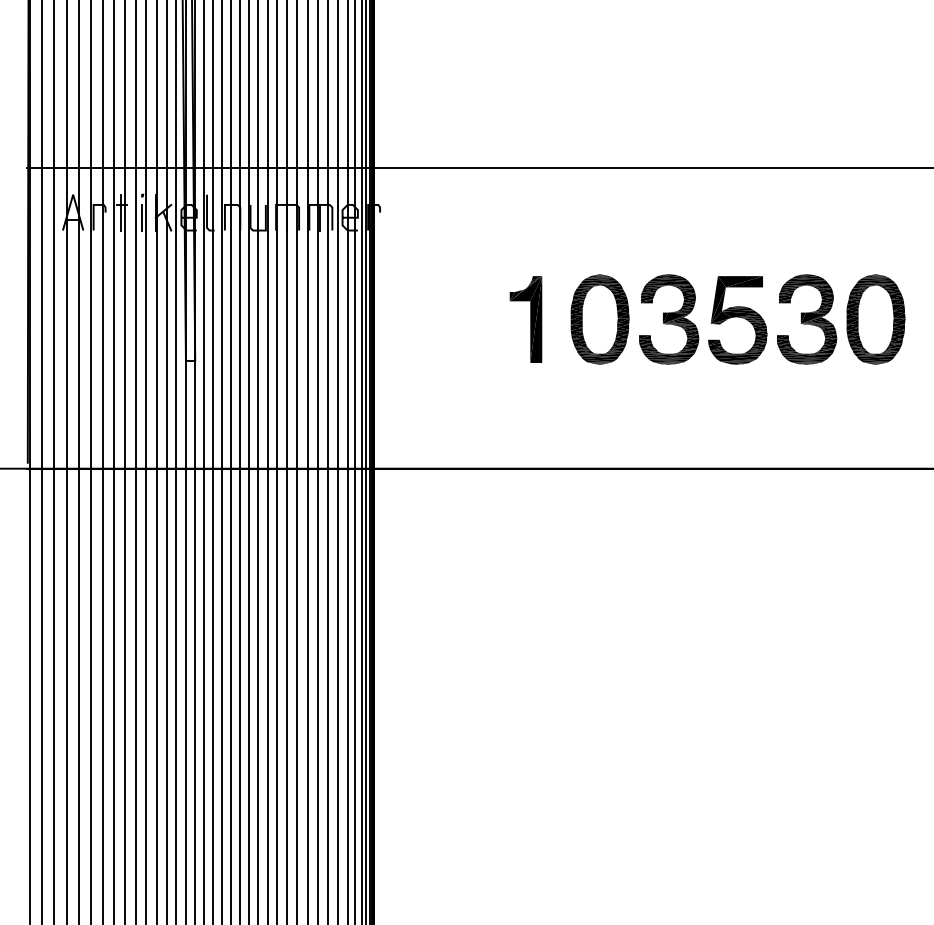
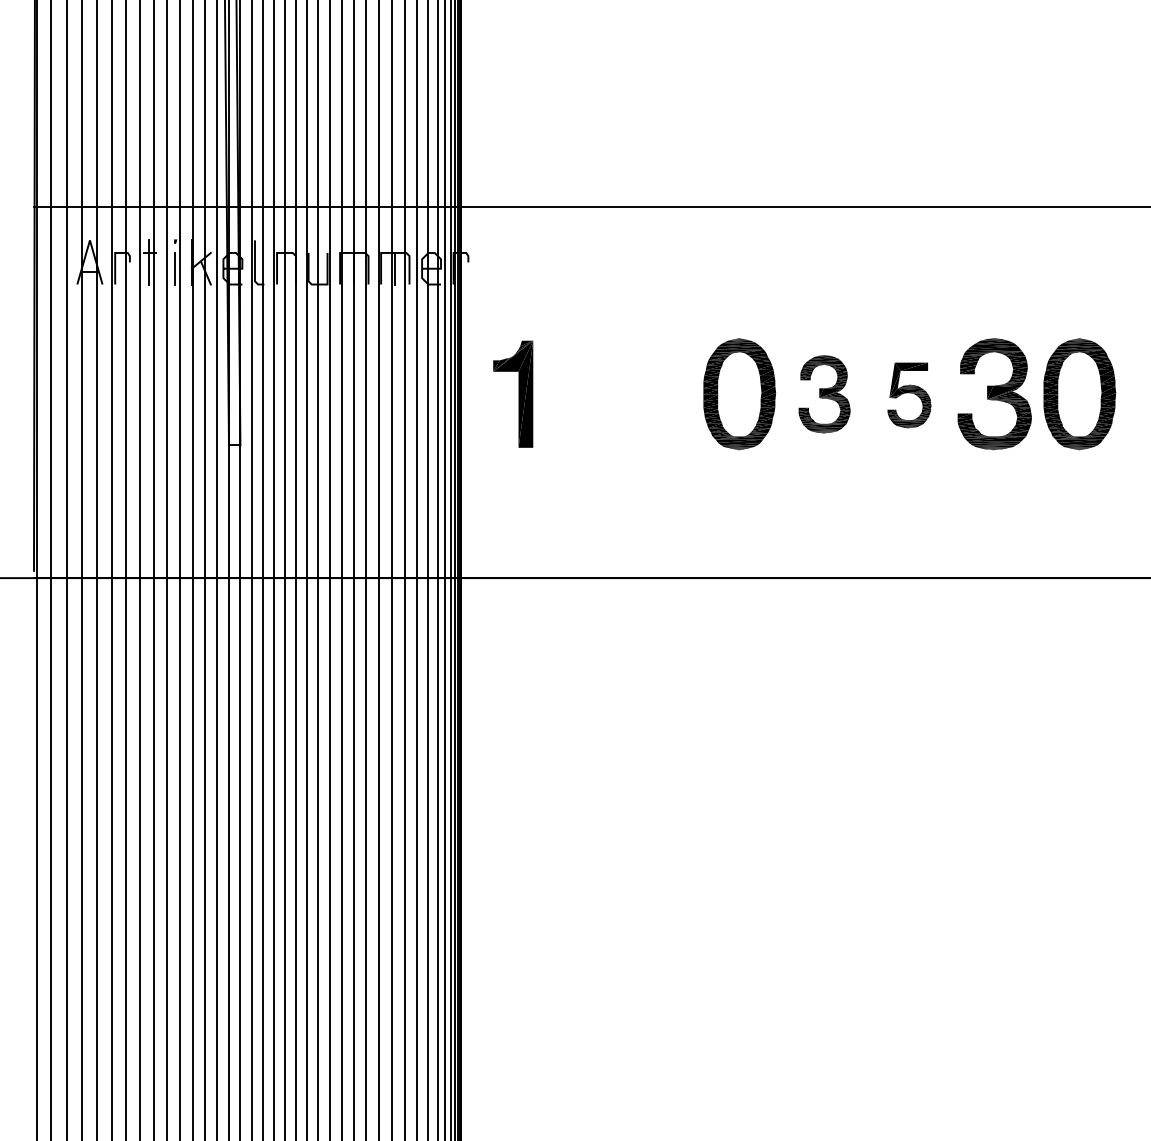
part: (526, 318) -> (513, 393), moved
part: (668, 319) -> (824, 394), size x0.7
part: (737, 320) -> (909, 395), size x0.6

